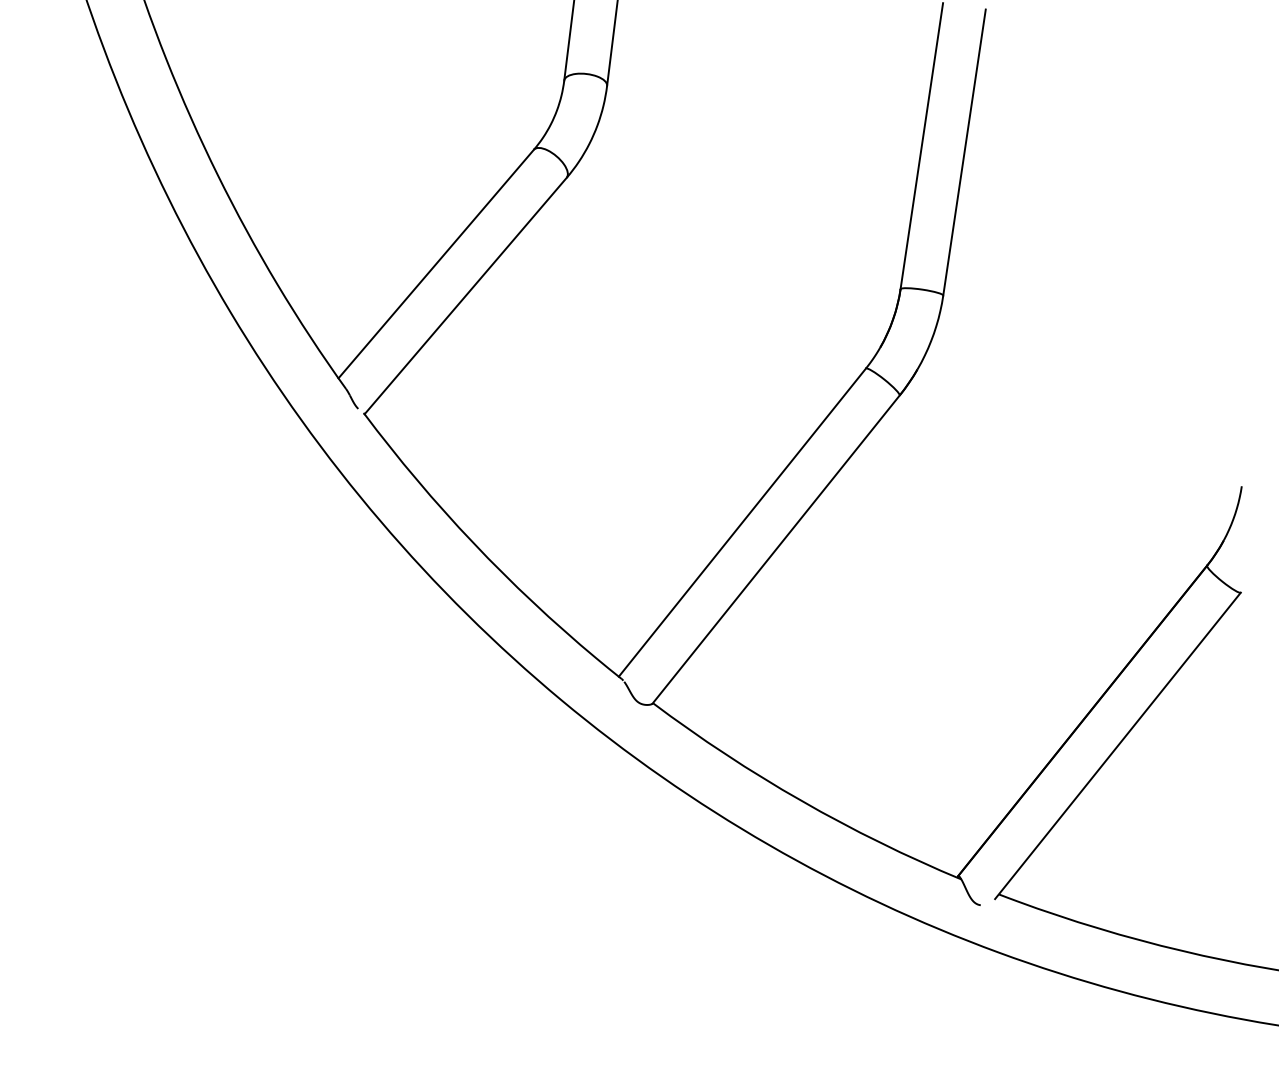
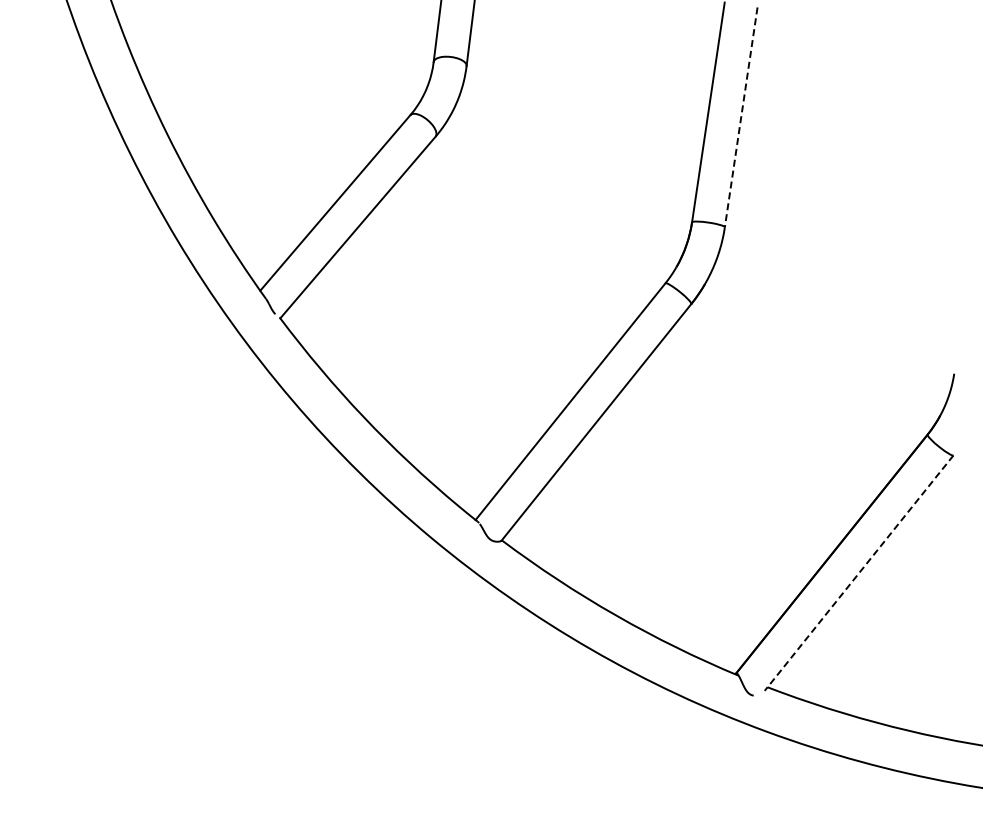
line: (964, 152) -> (741, 117), solid -> dashed
line: (1118, 746) -> (859, 573), solid -> dashed

